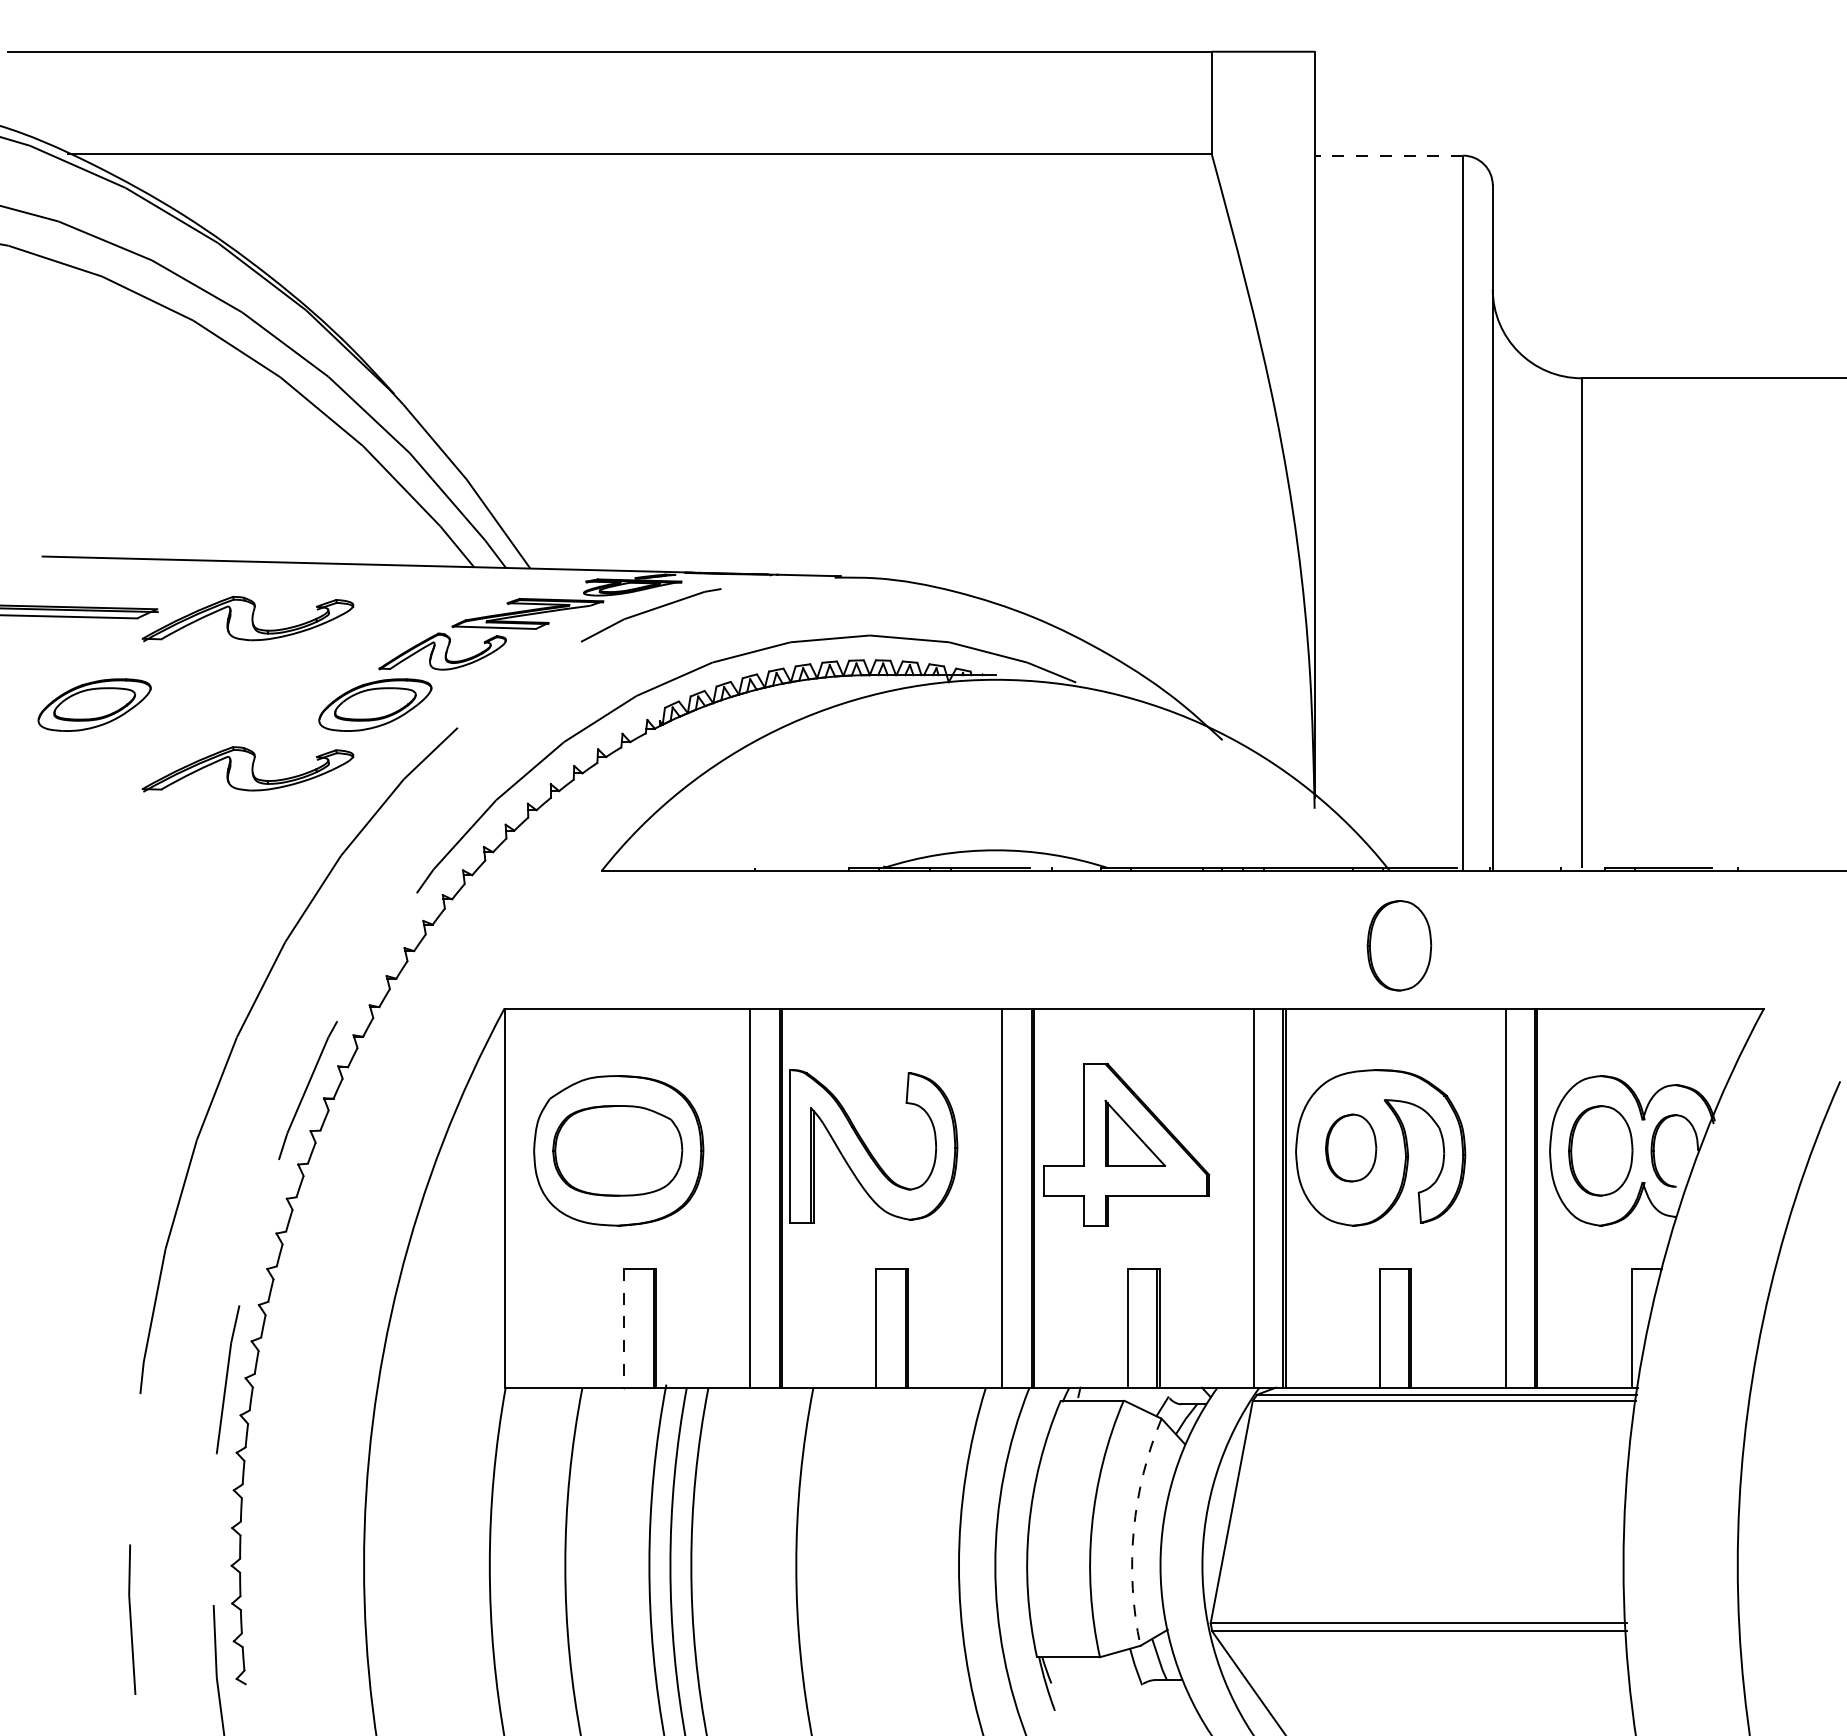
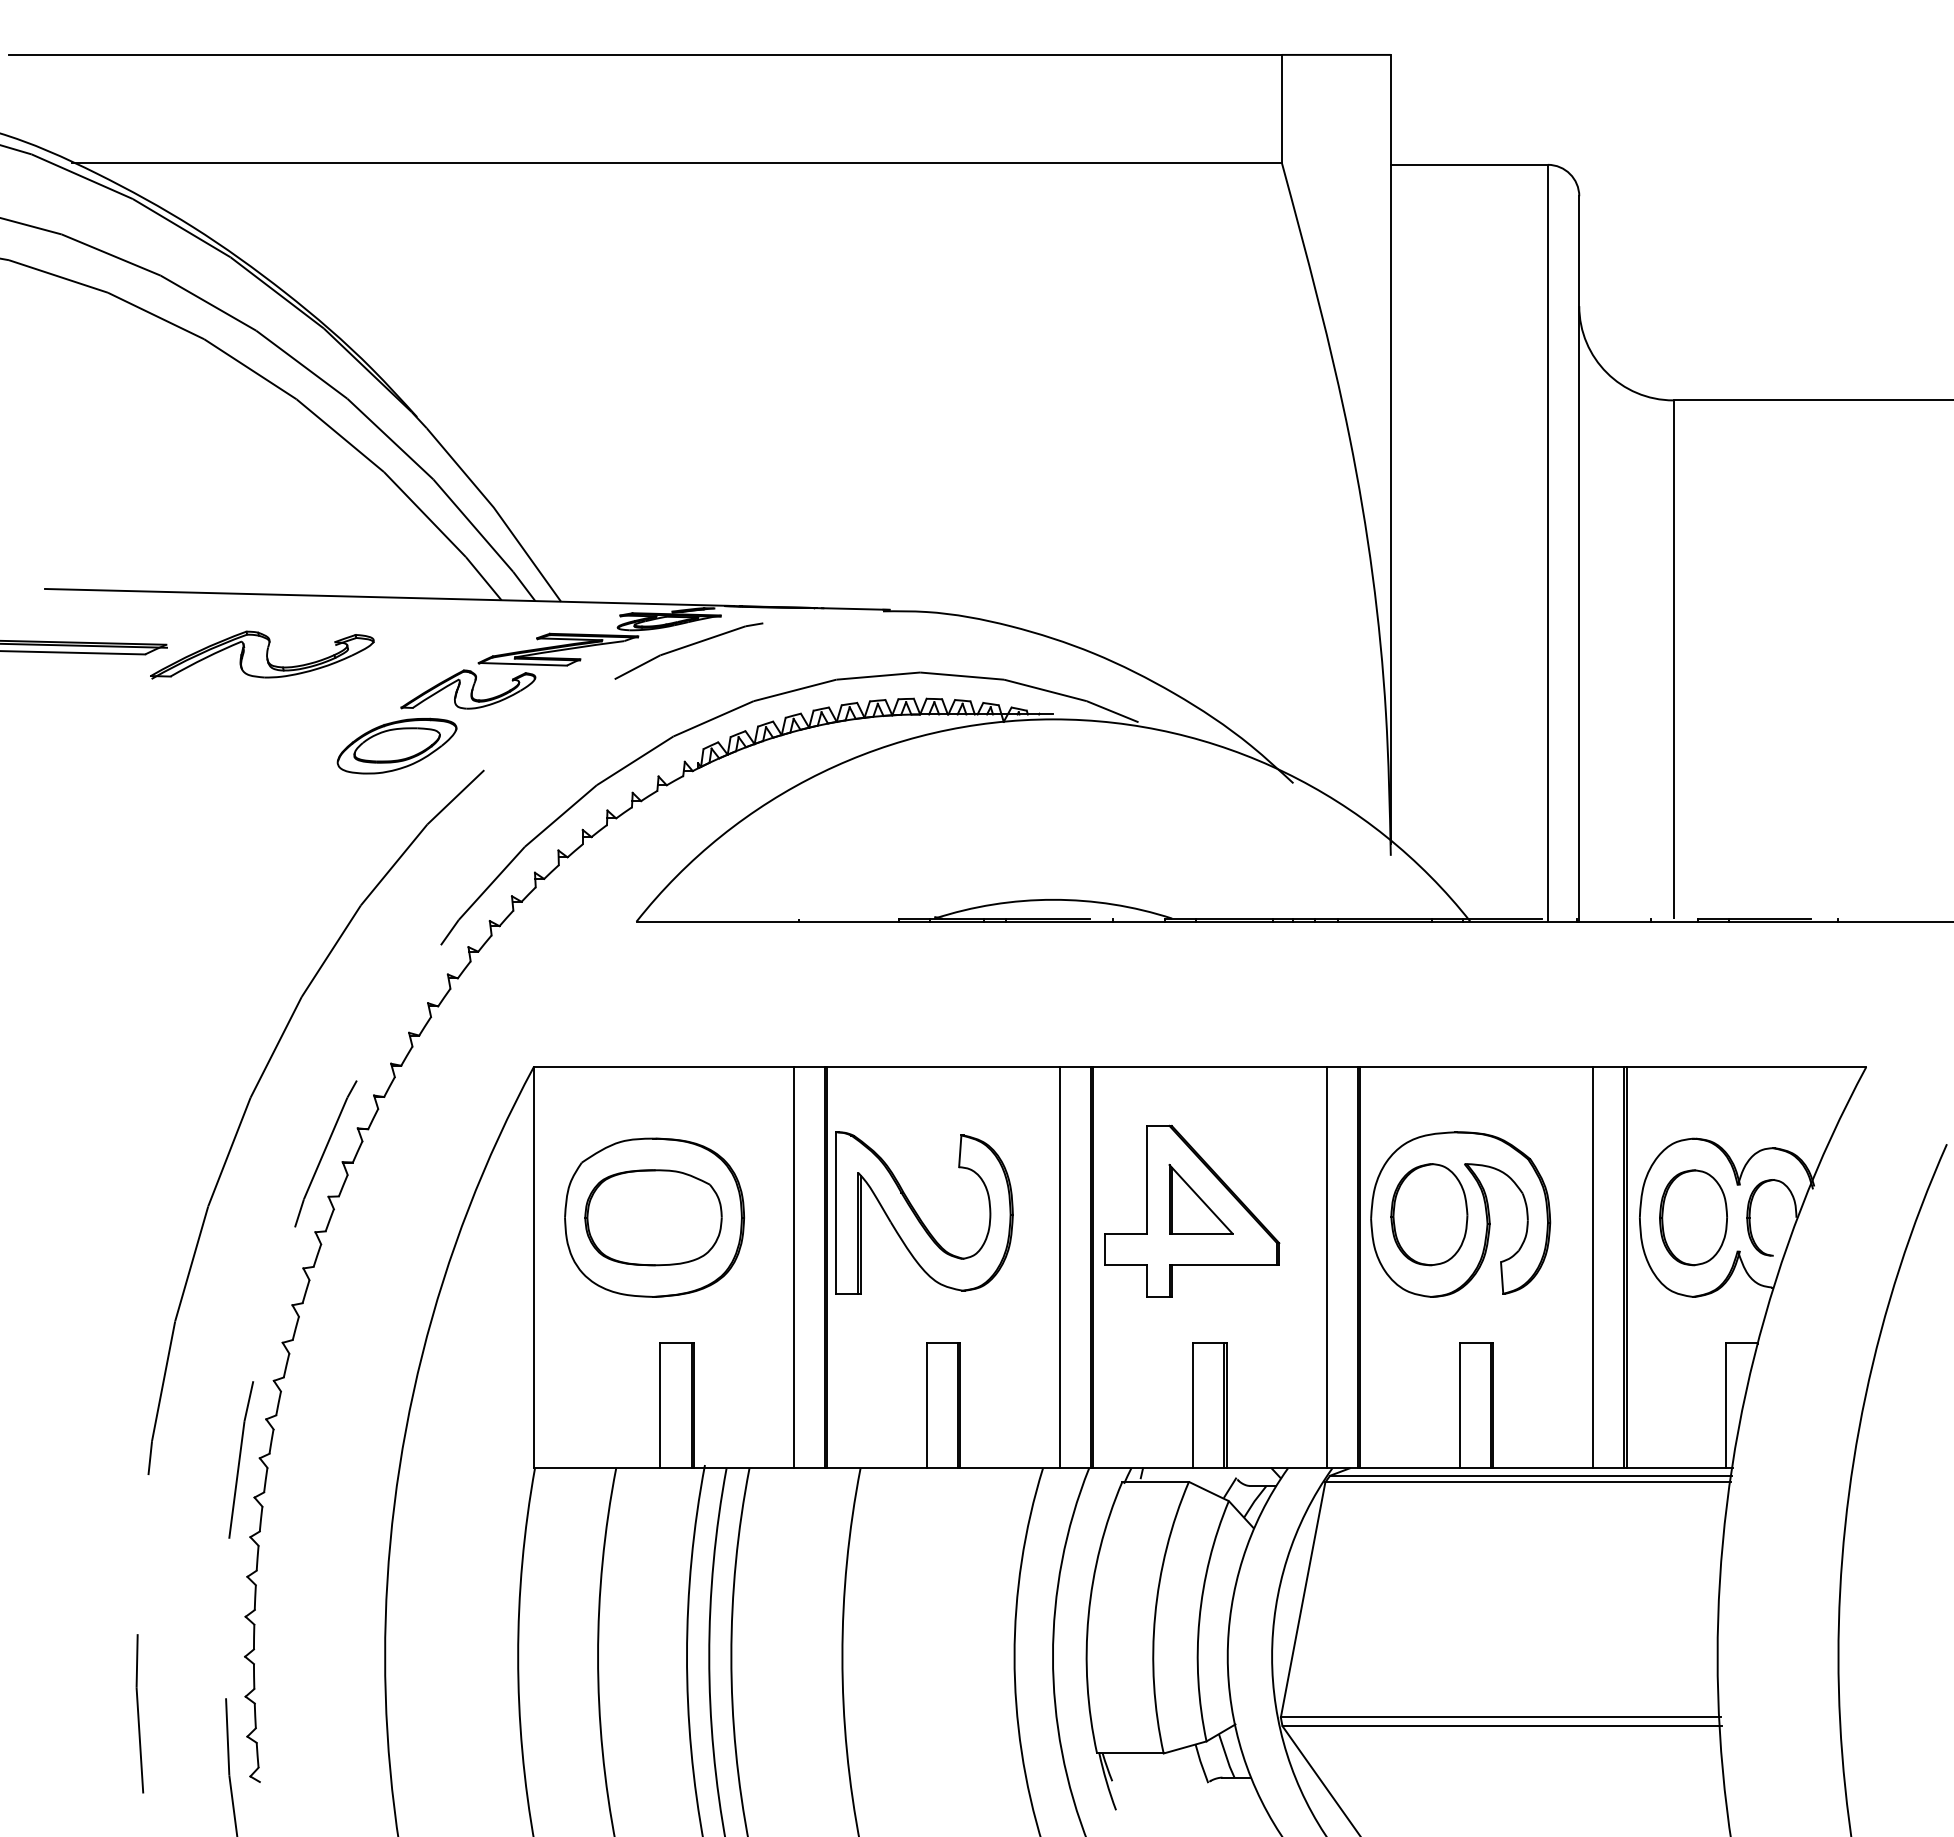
line: (1389, 155) -> (1469, 164), dashed -> solid
part: (94, 704) -> (99, 745), removed
part: (248, 768) -> (262, 813), removed
part: (1399, 945) -> (1480, 1000), removed
part: (1351, 1147) -> (1429, 1214), size x1.43
line: (624, 1328) -> (660, 1405), dashed -> solid
arc: (1133, 1530) -> (1199, 1619), dashed -> solid

